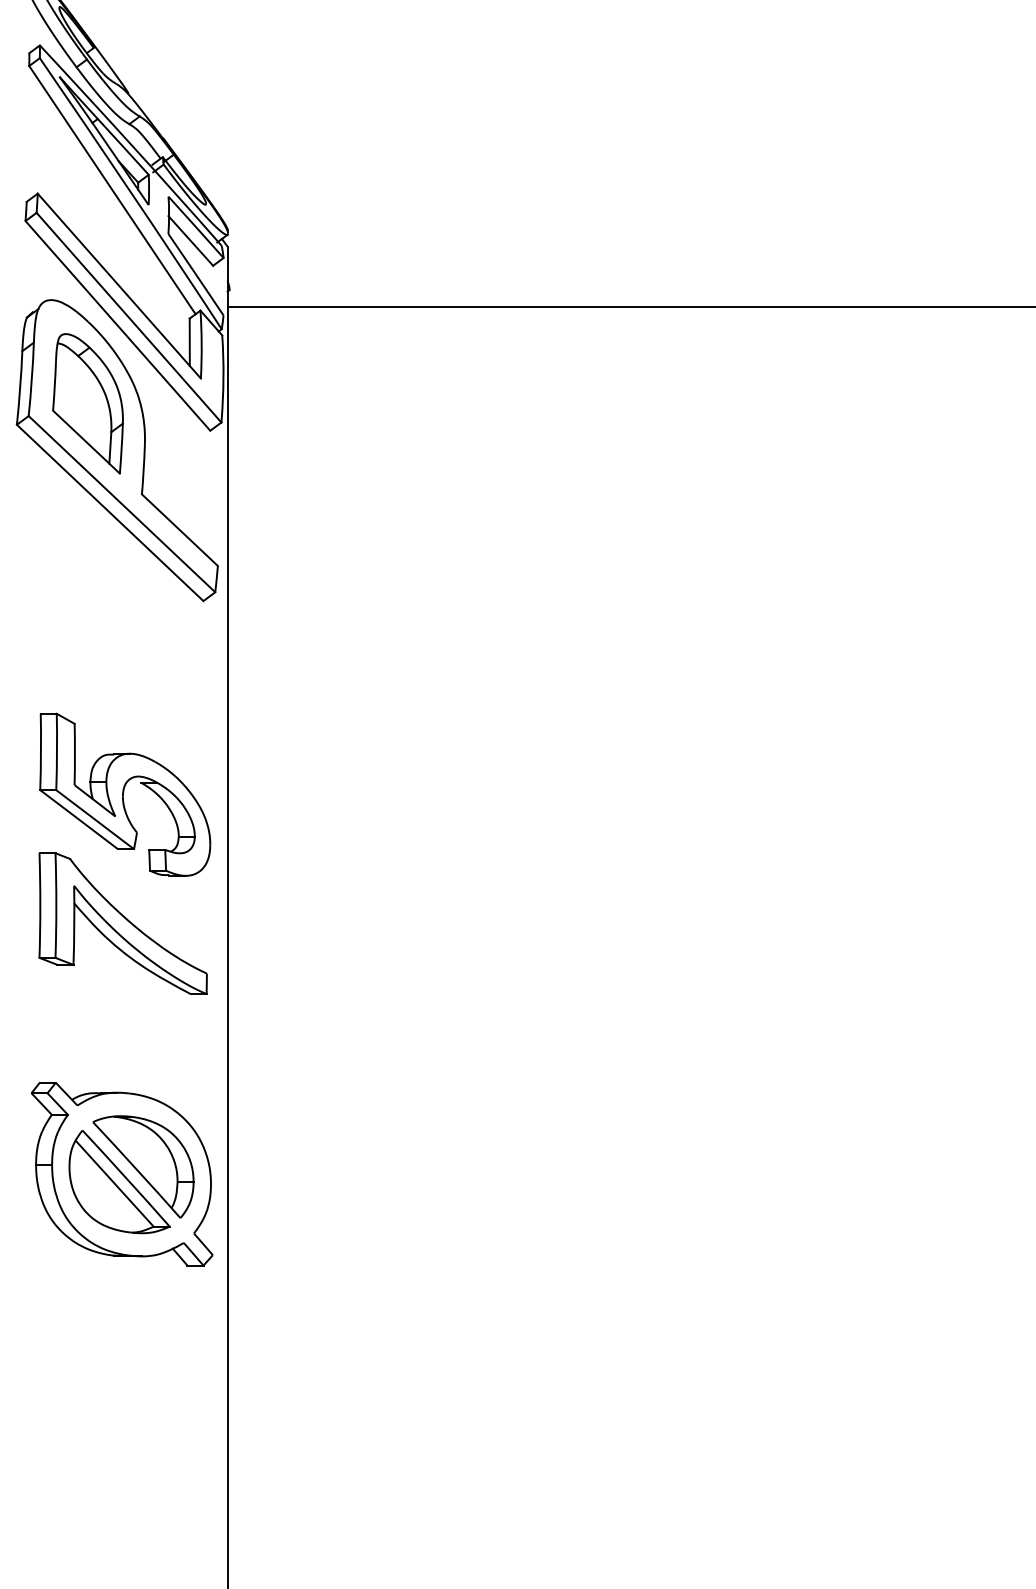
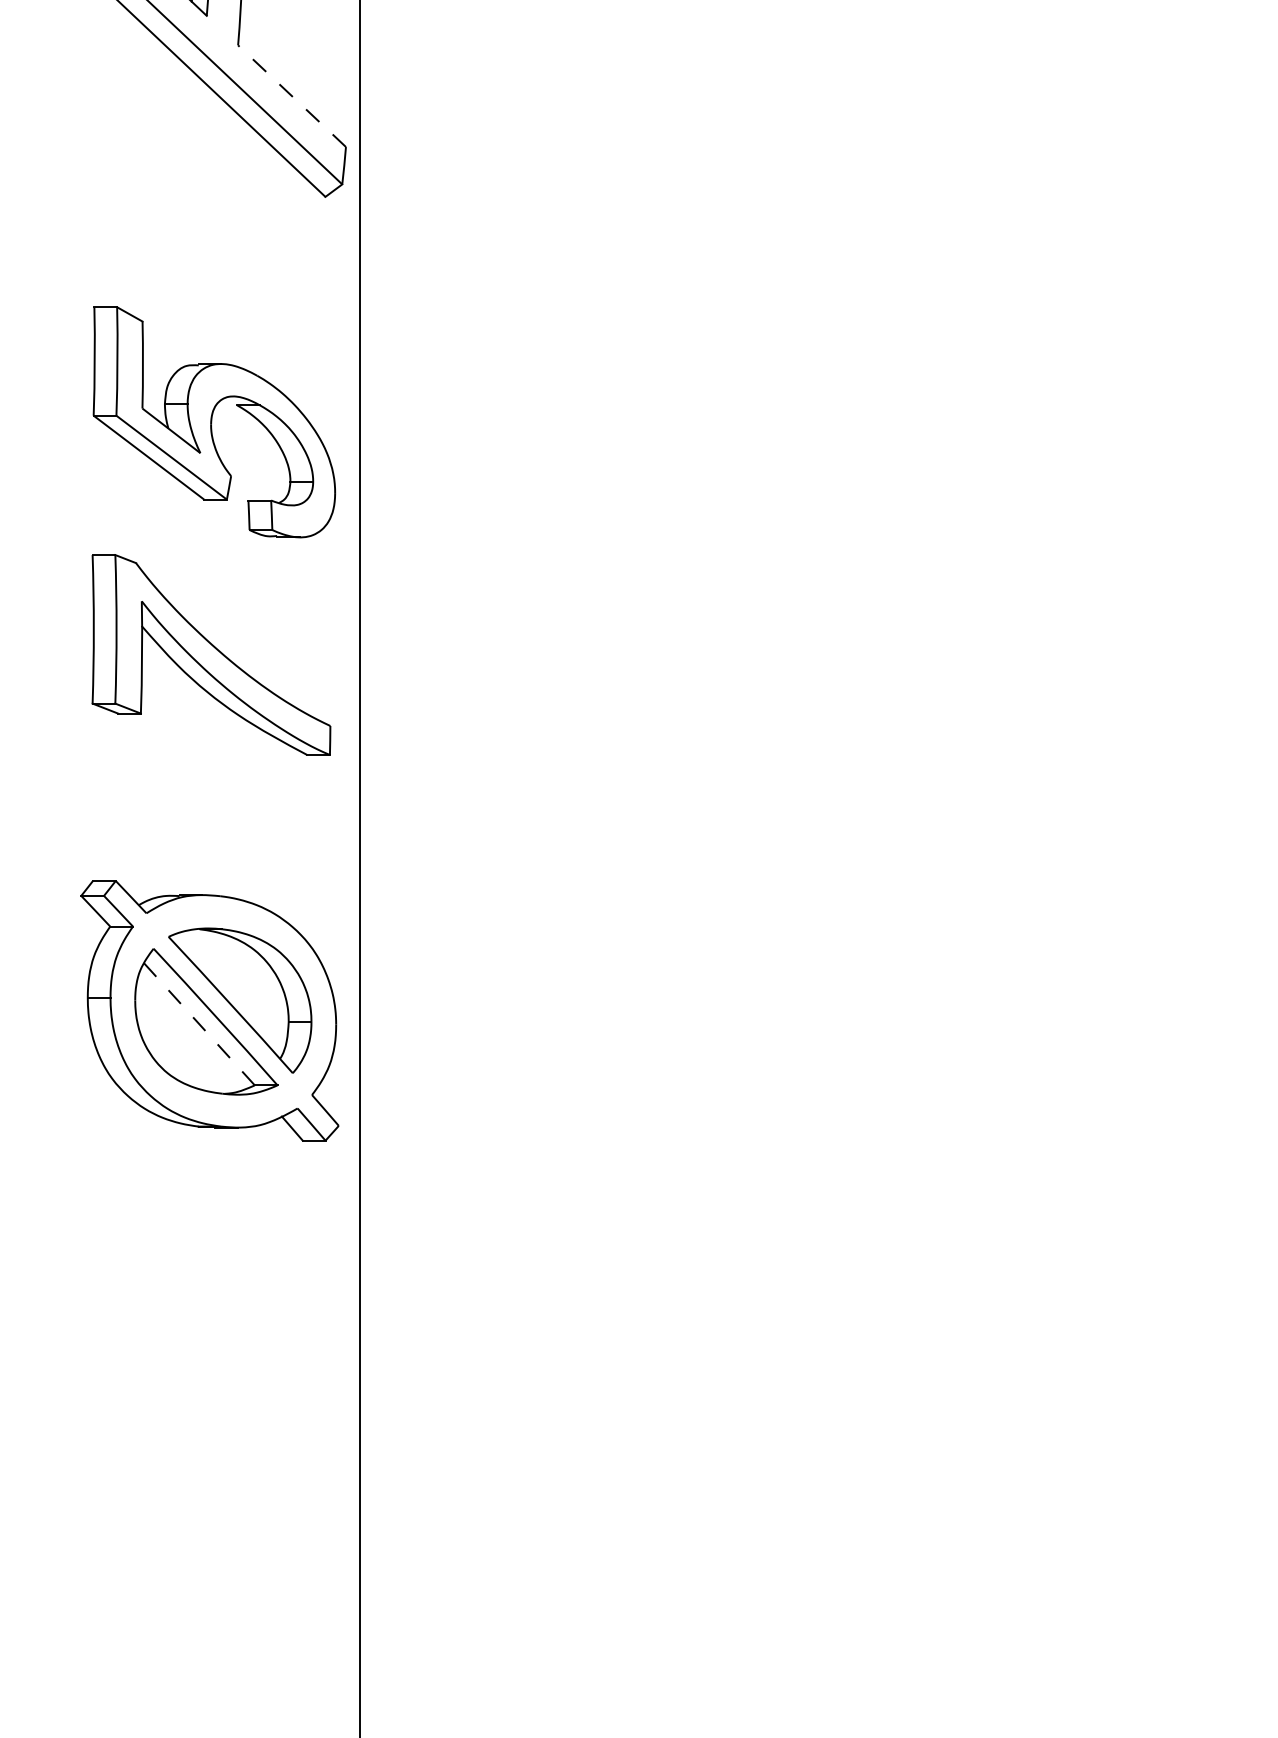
line: (179, 529) -> (291, 95), solid -> dashed
part: (125, 794) -> (214, 421), moved
line: (115, 1184) -> (200, 1025), solid -> dashed

